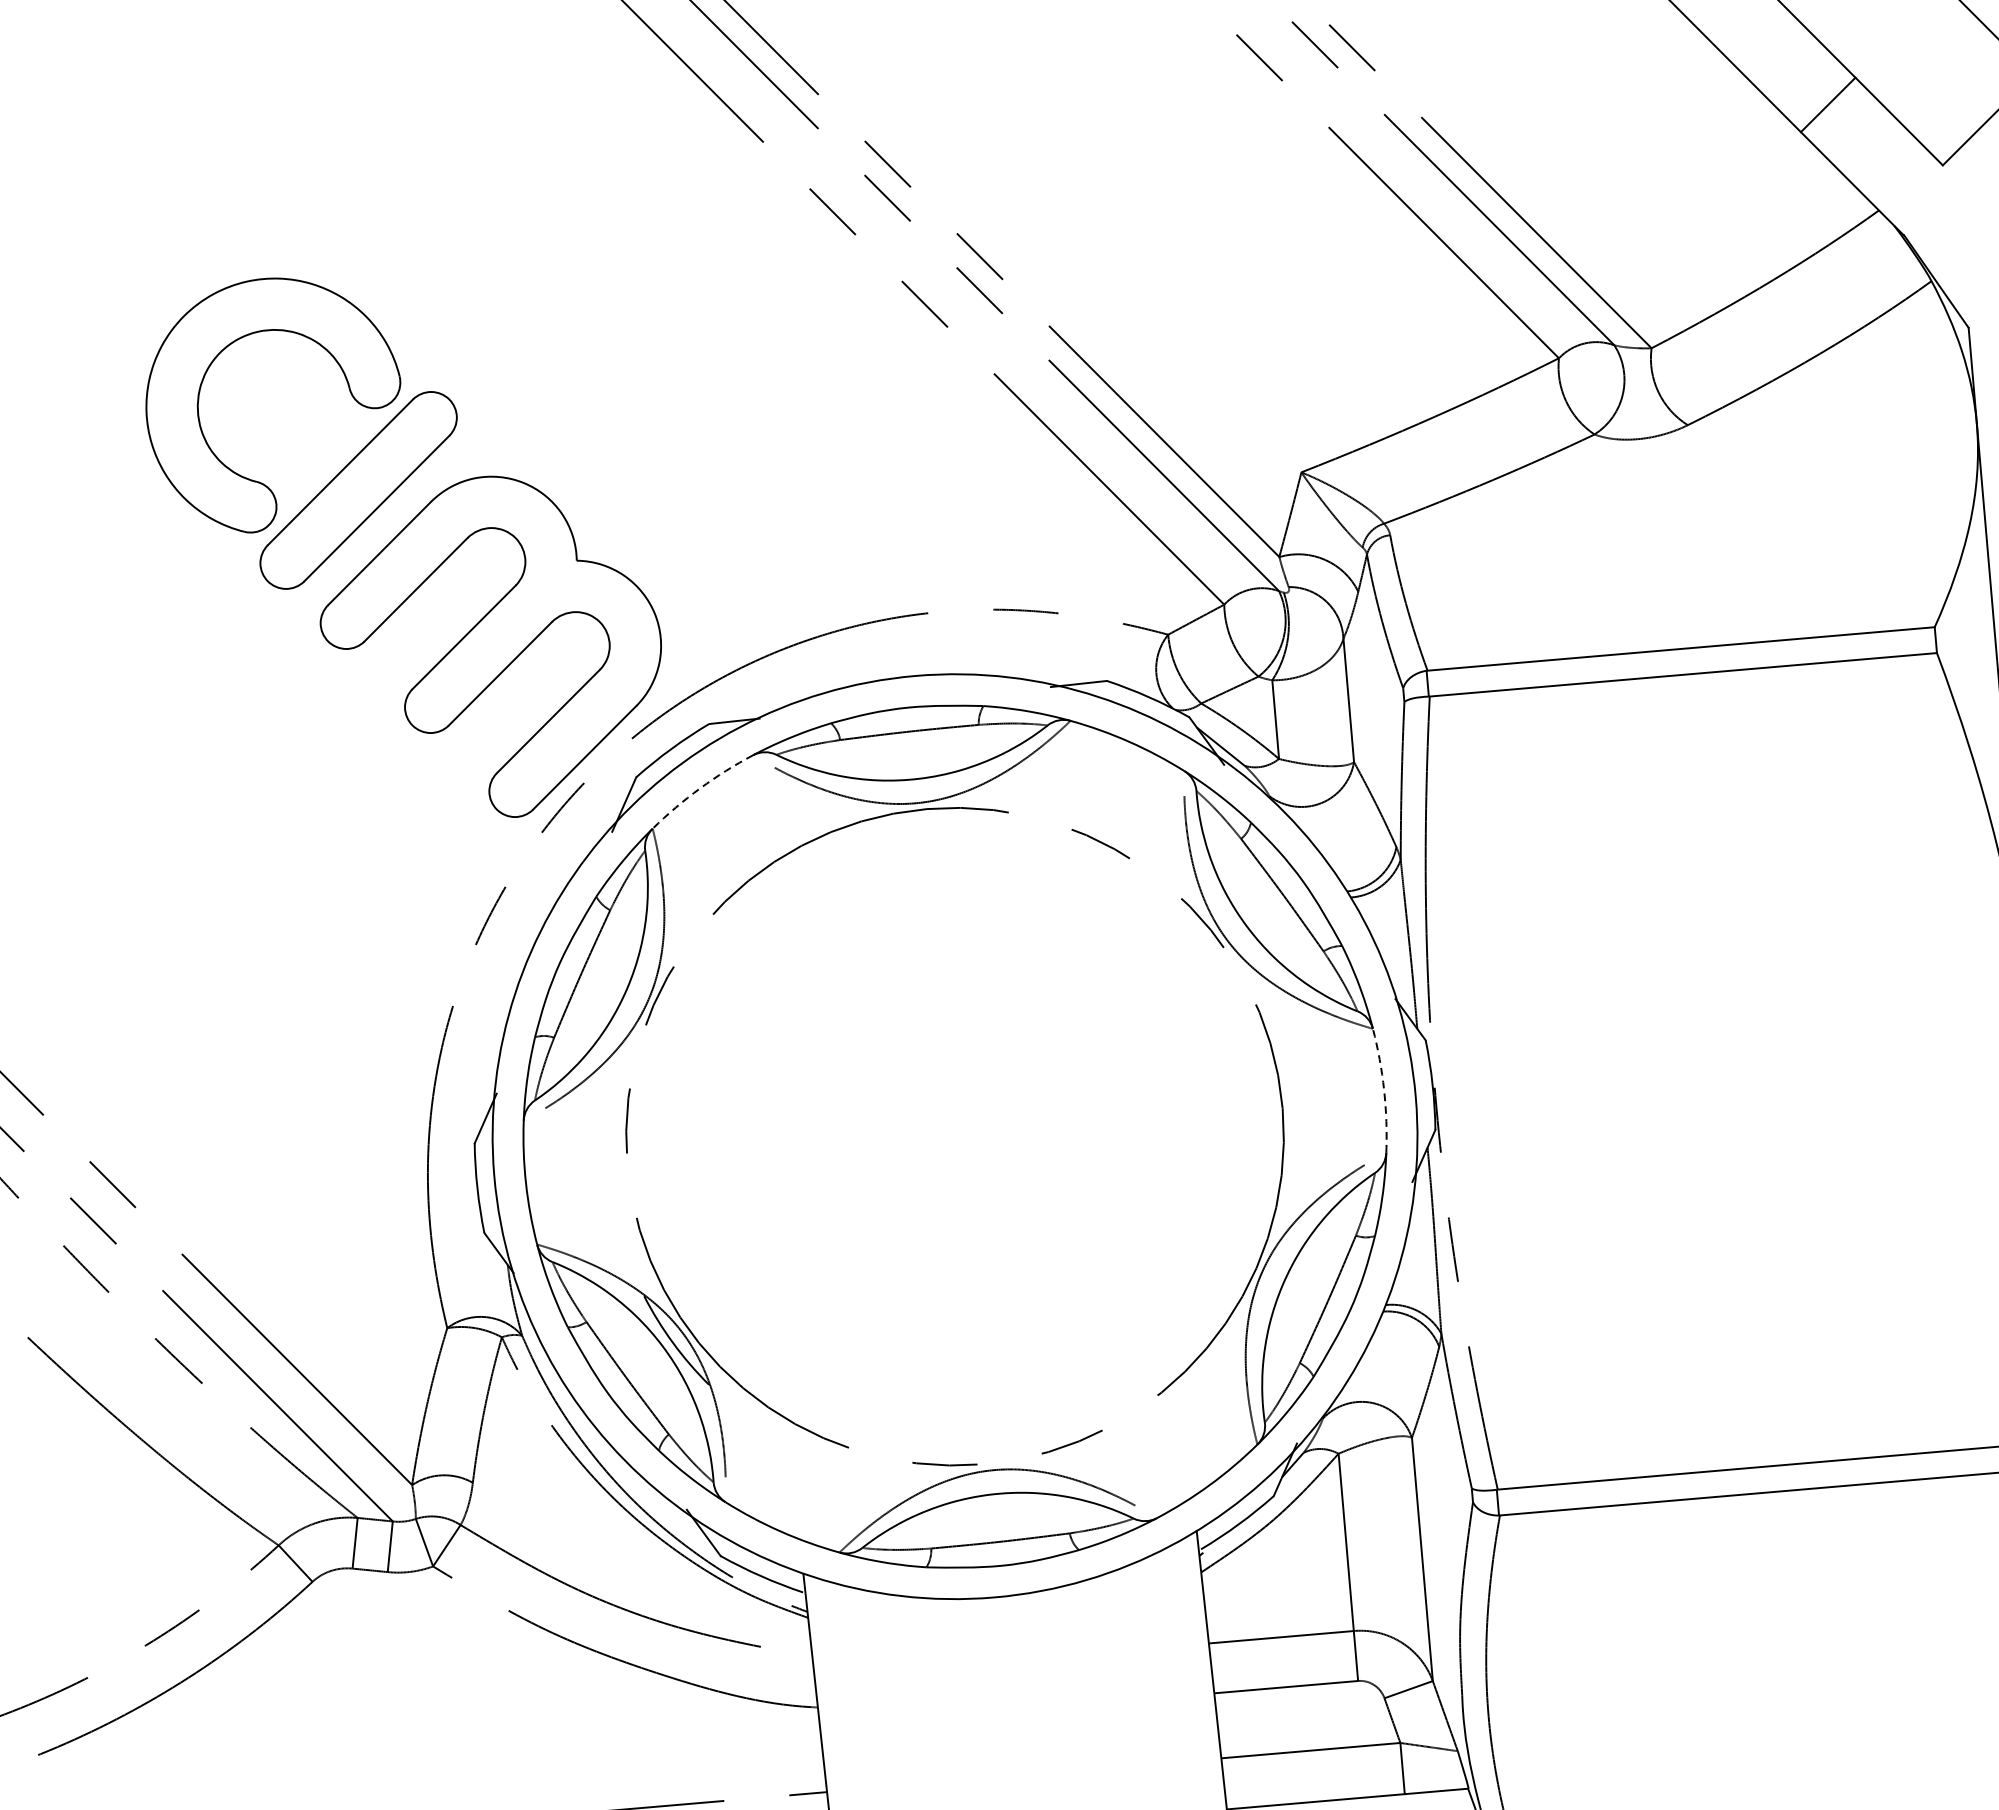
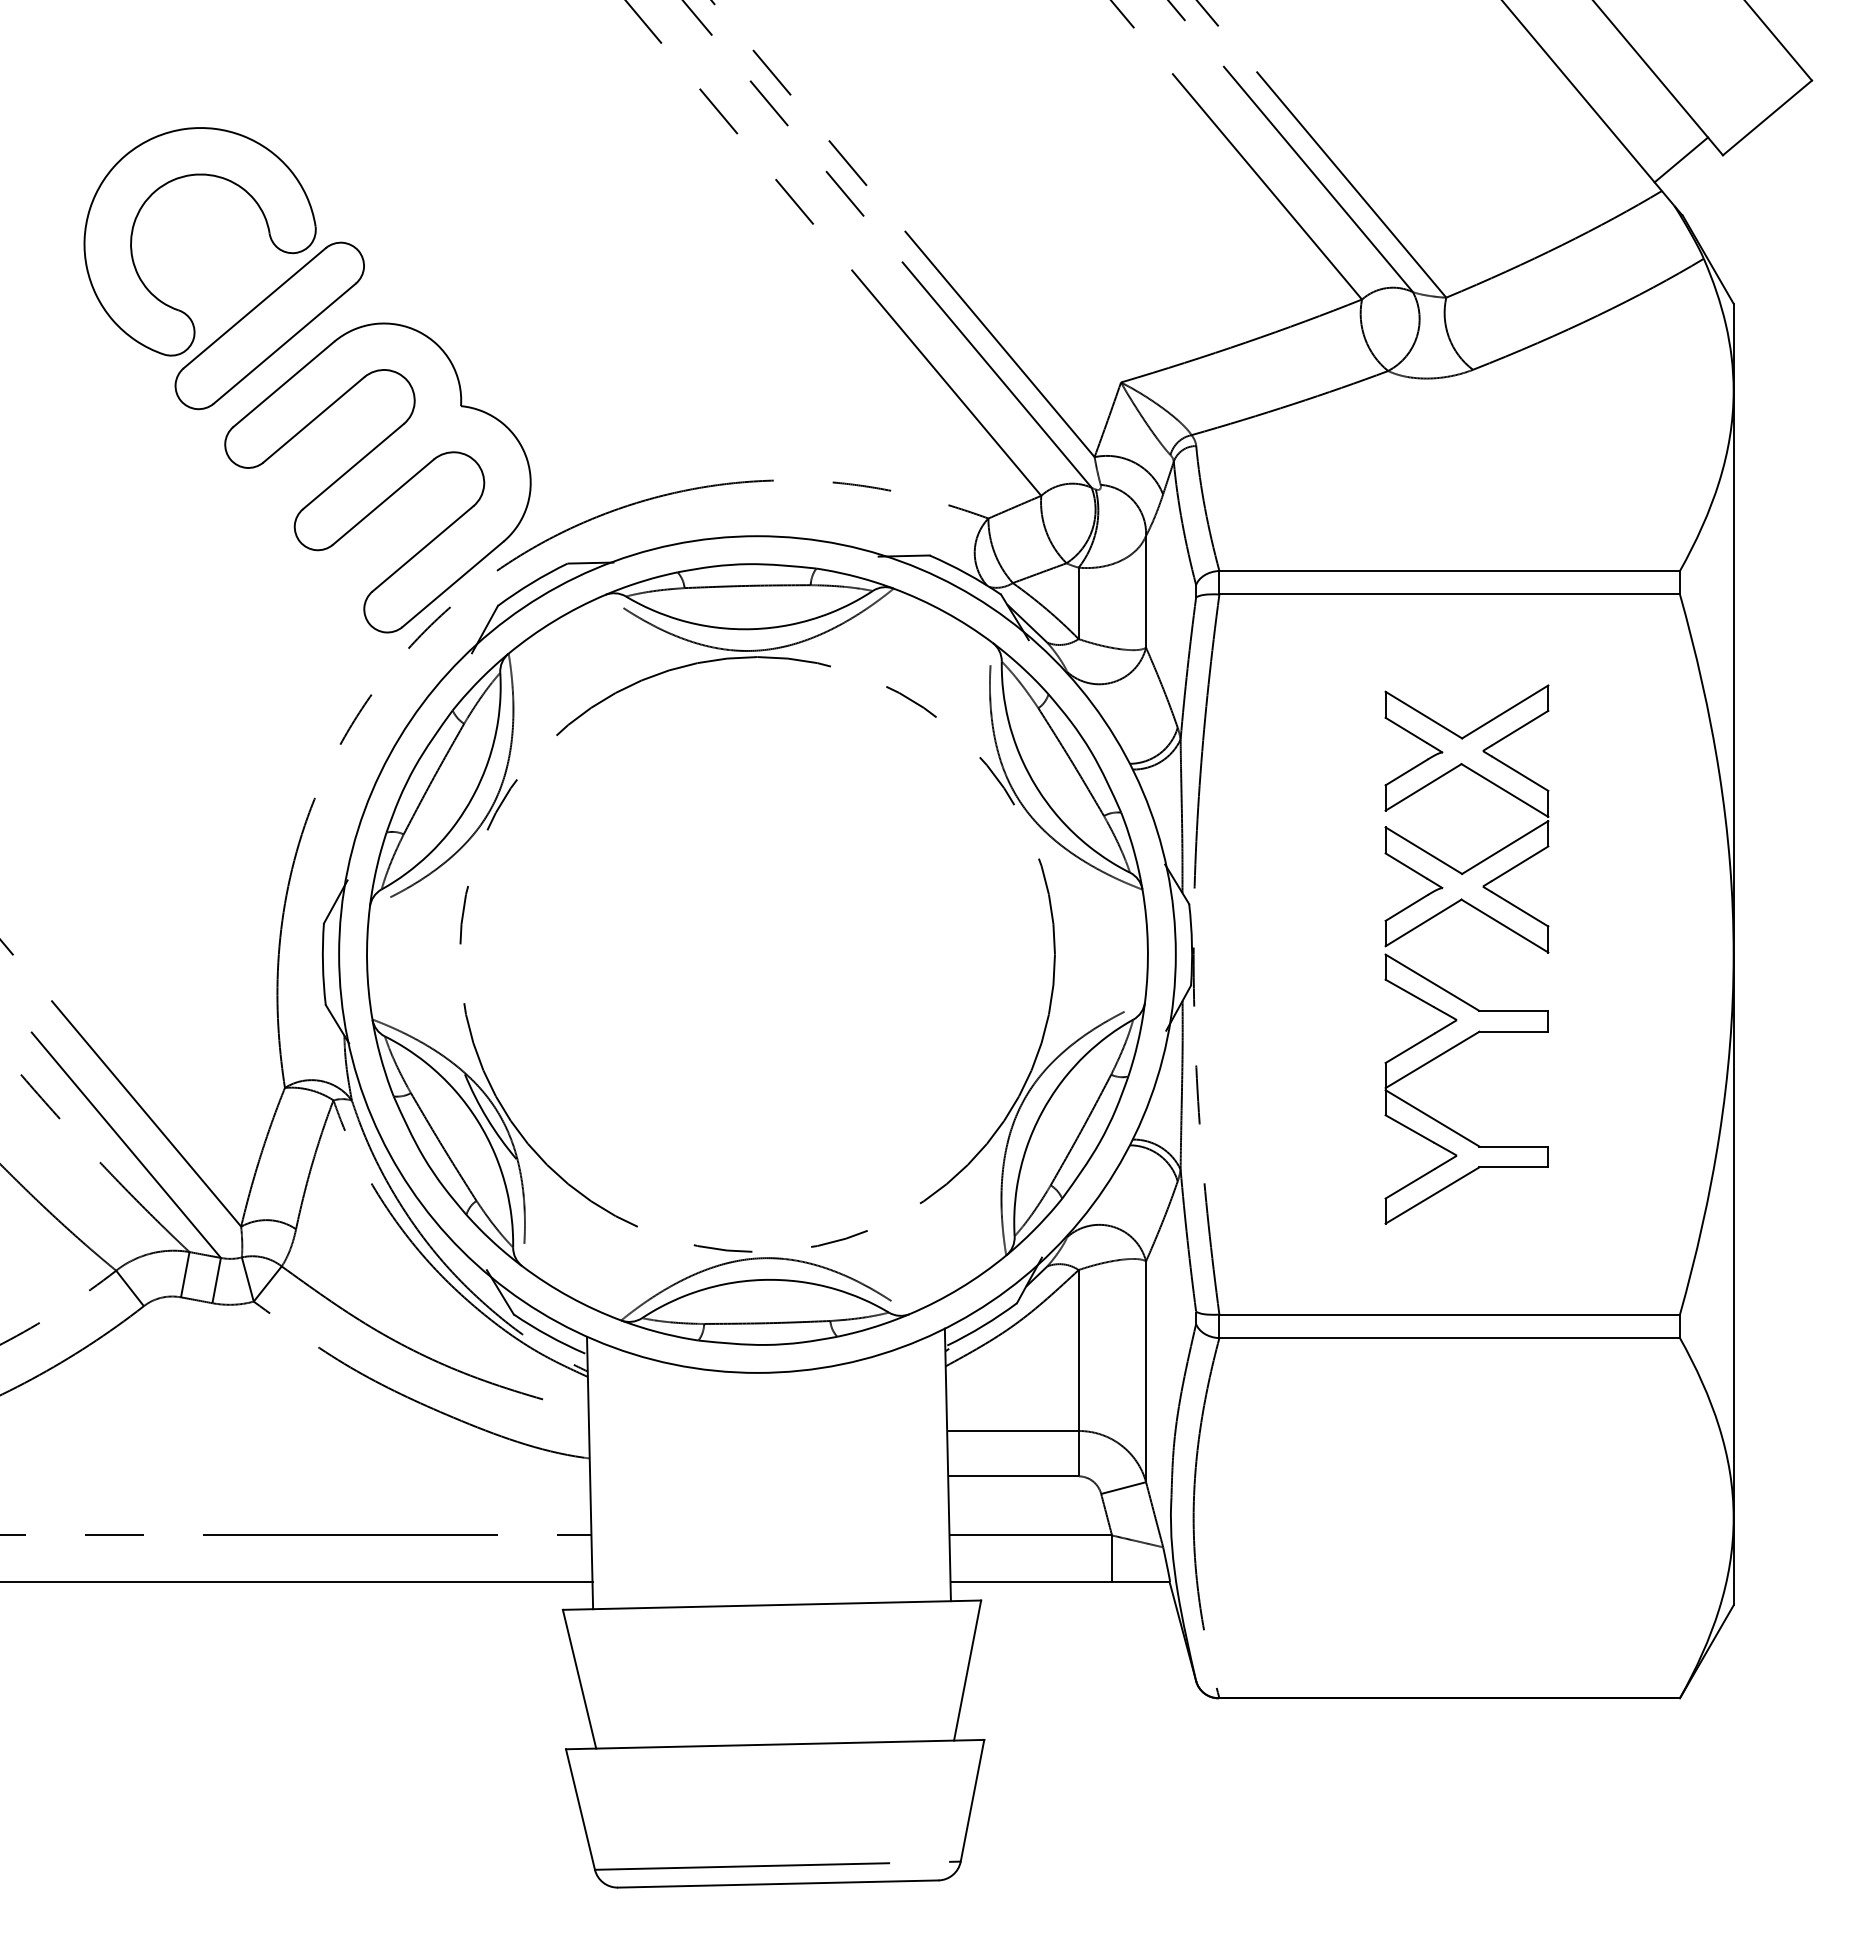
line: (1828, 104) -> (1681, 159), moved
arc: (699, 787) -> (554, 620), dashed -> solid
arc: (1383, 1089) -> (1147, 945), dashed -> solid
part: (1714, 1109) -> (1444, 988), added

